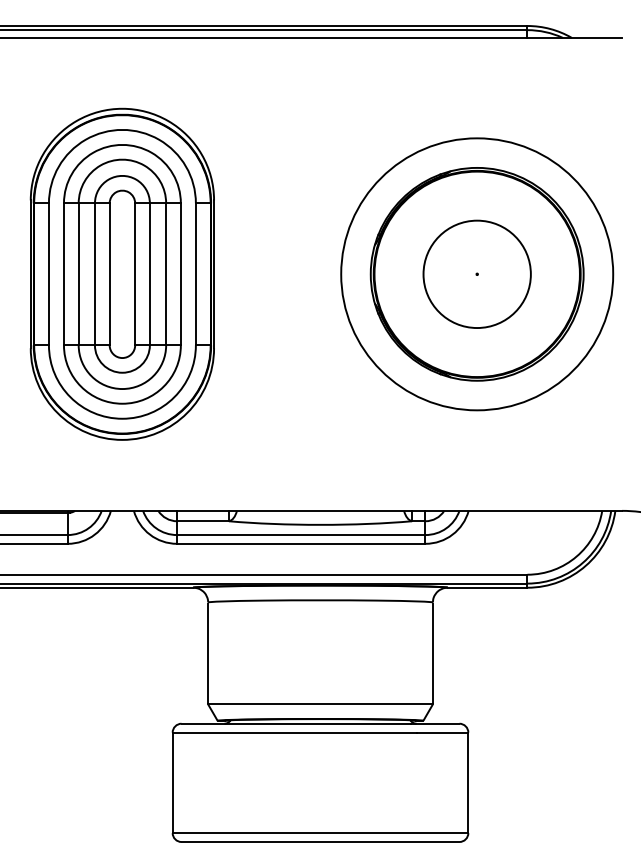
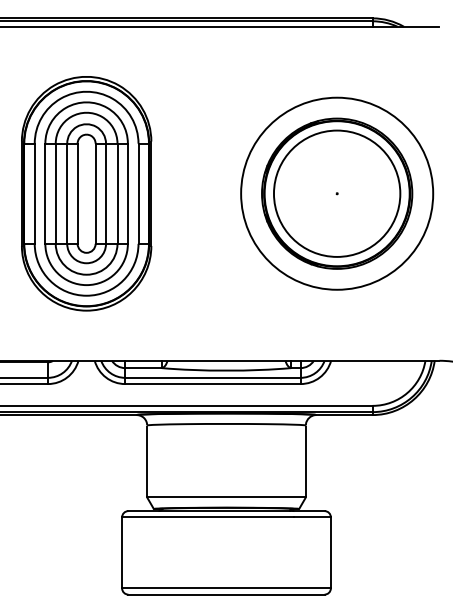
circle: (476, 273) -> (336, 193), size x1.67

